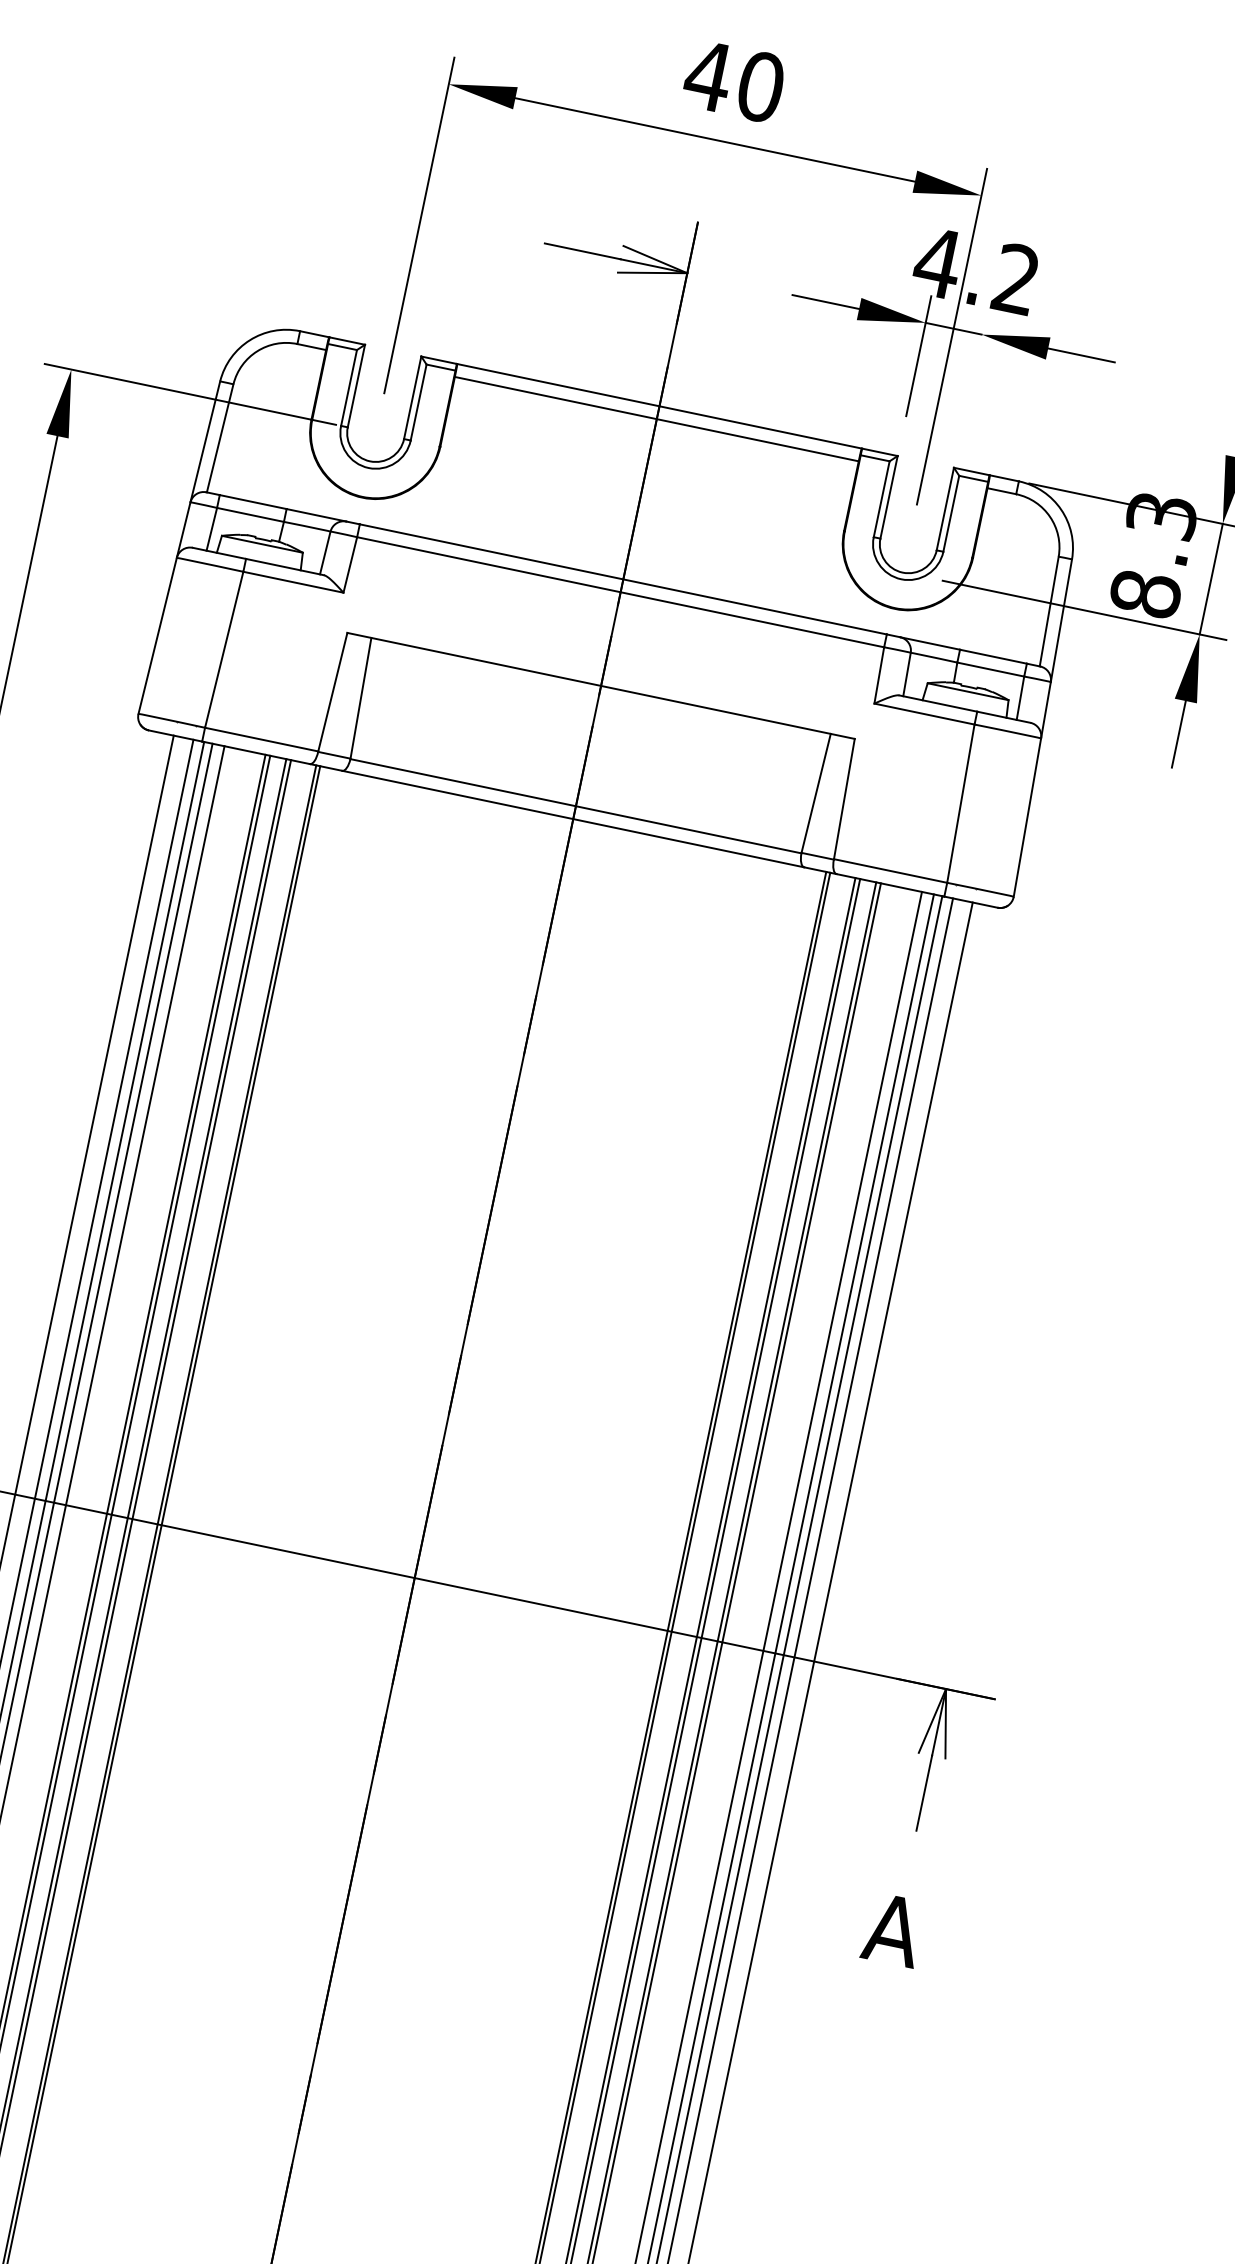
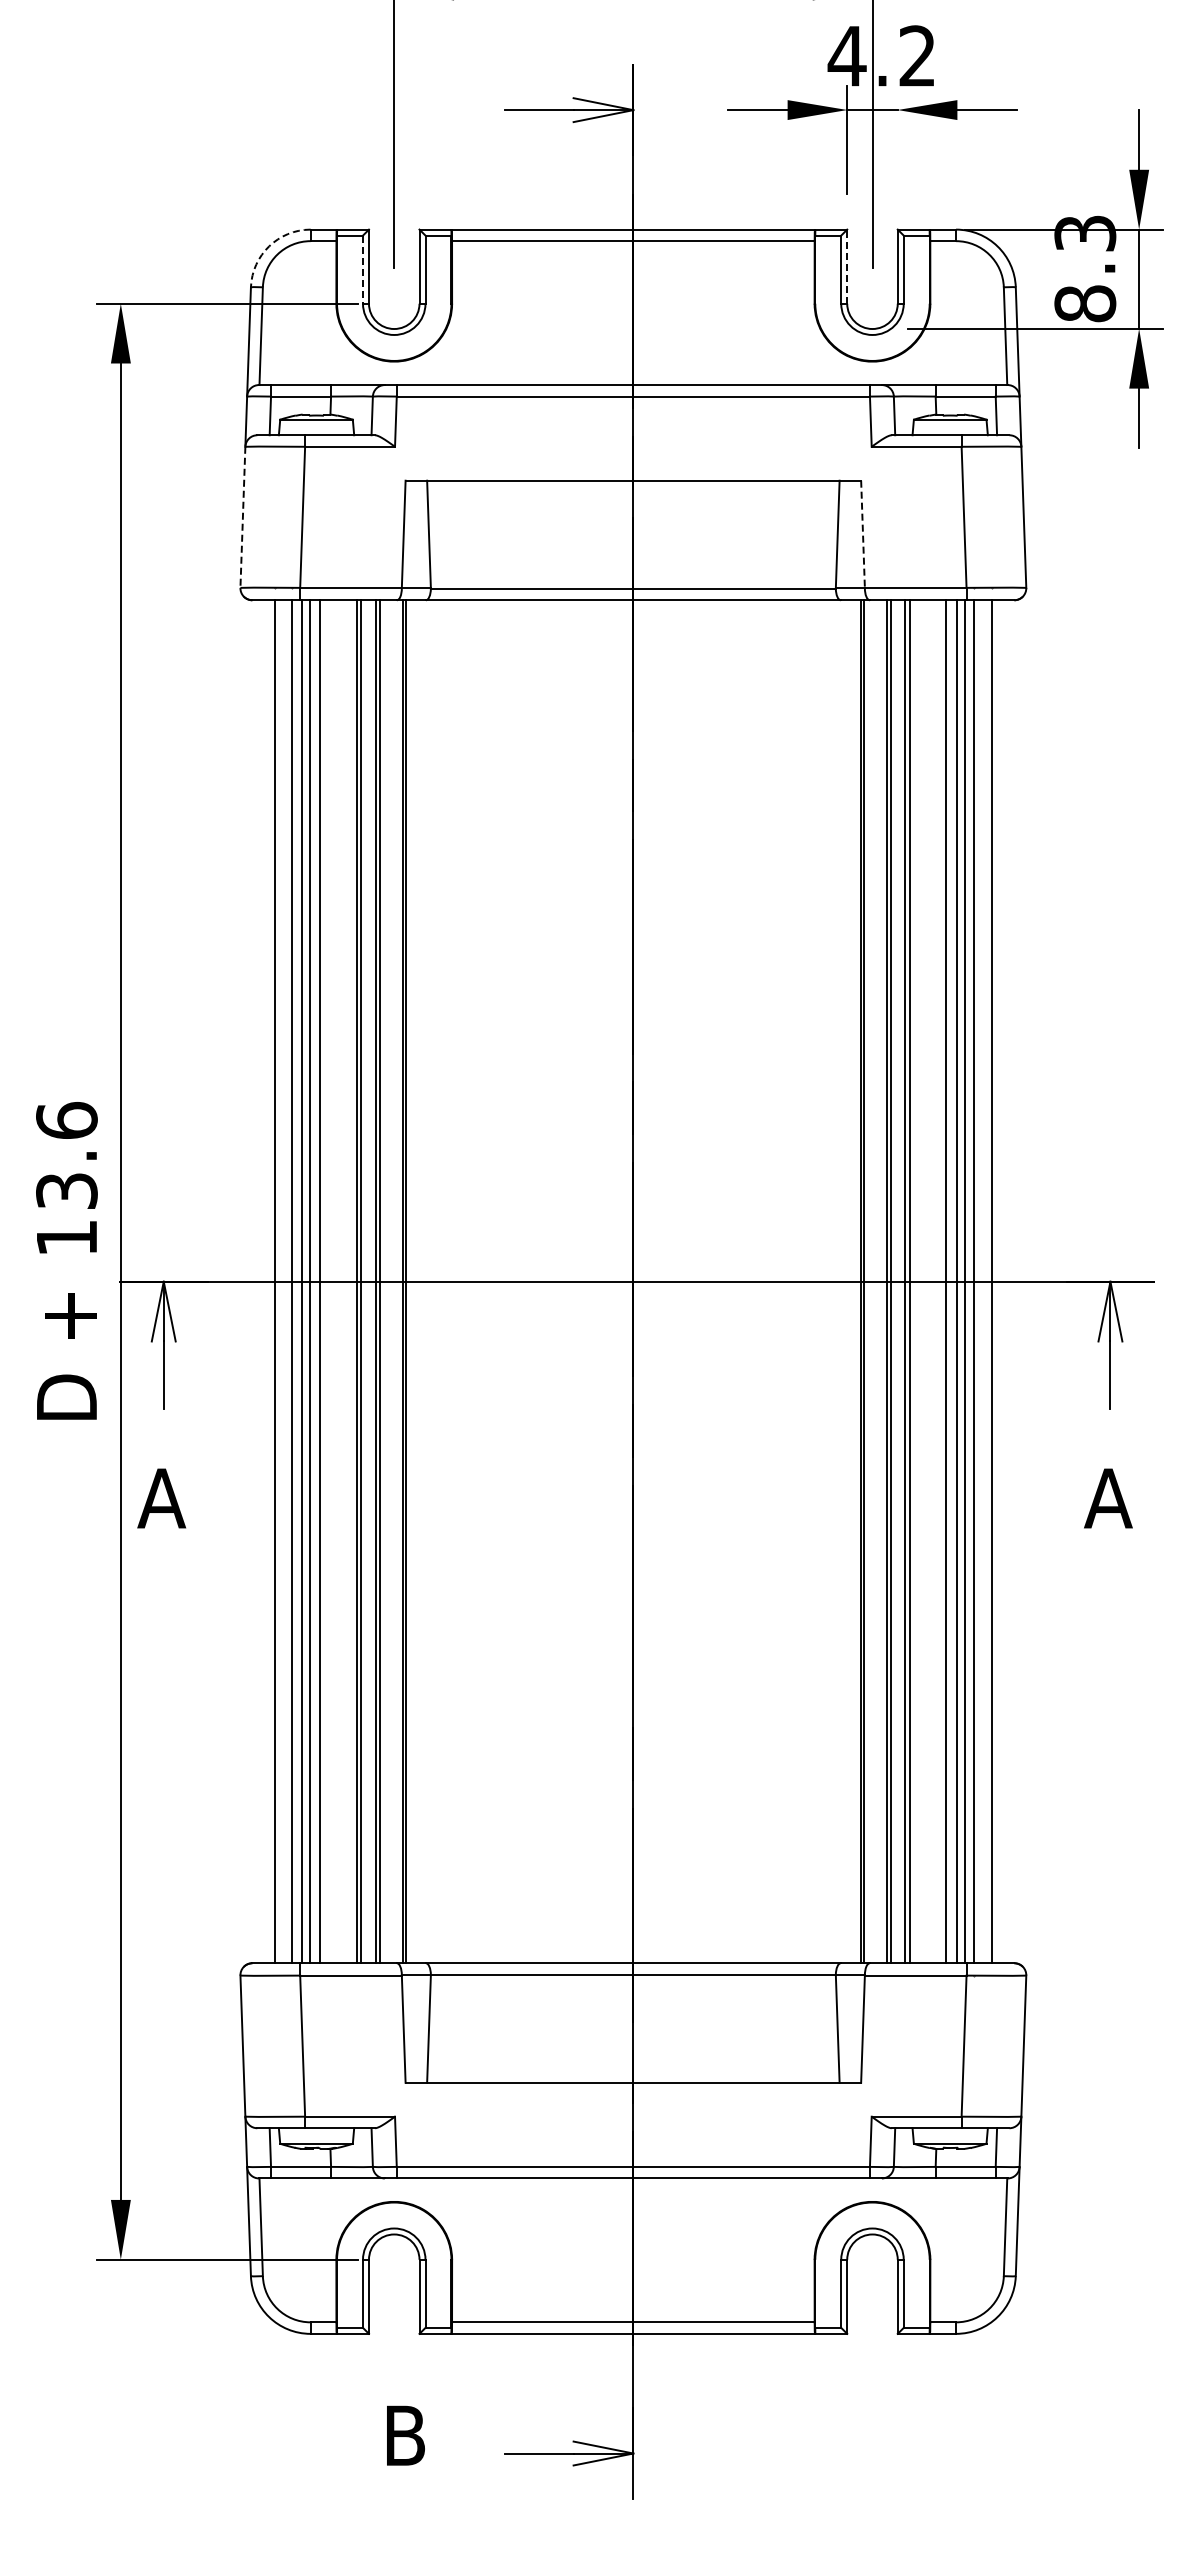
arc: (250, 340) -> (269, 246), solid -> dashed
line: (349, 389) -> (363, 270), solid -> dashed
line: (889, 497) -> (847, 266), solid -> dashed
line: (157, 635) -> (242, 517), solid -> dashed
line: (844, 799) -> (863, 534), solid -> dashed

